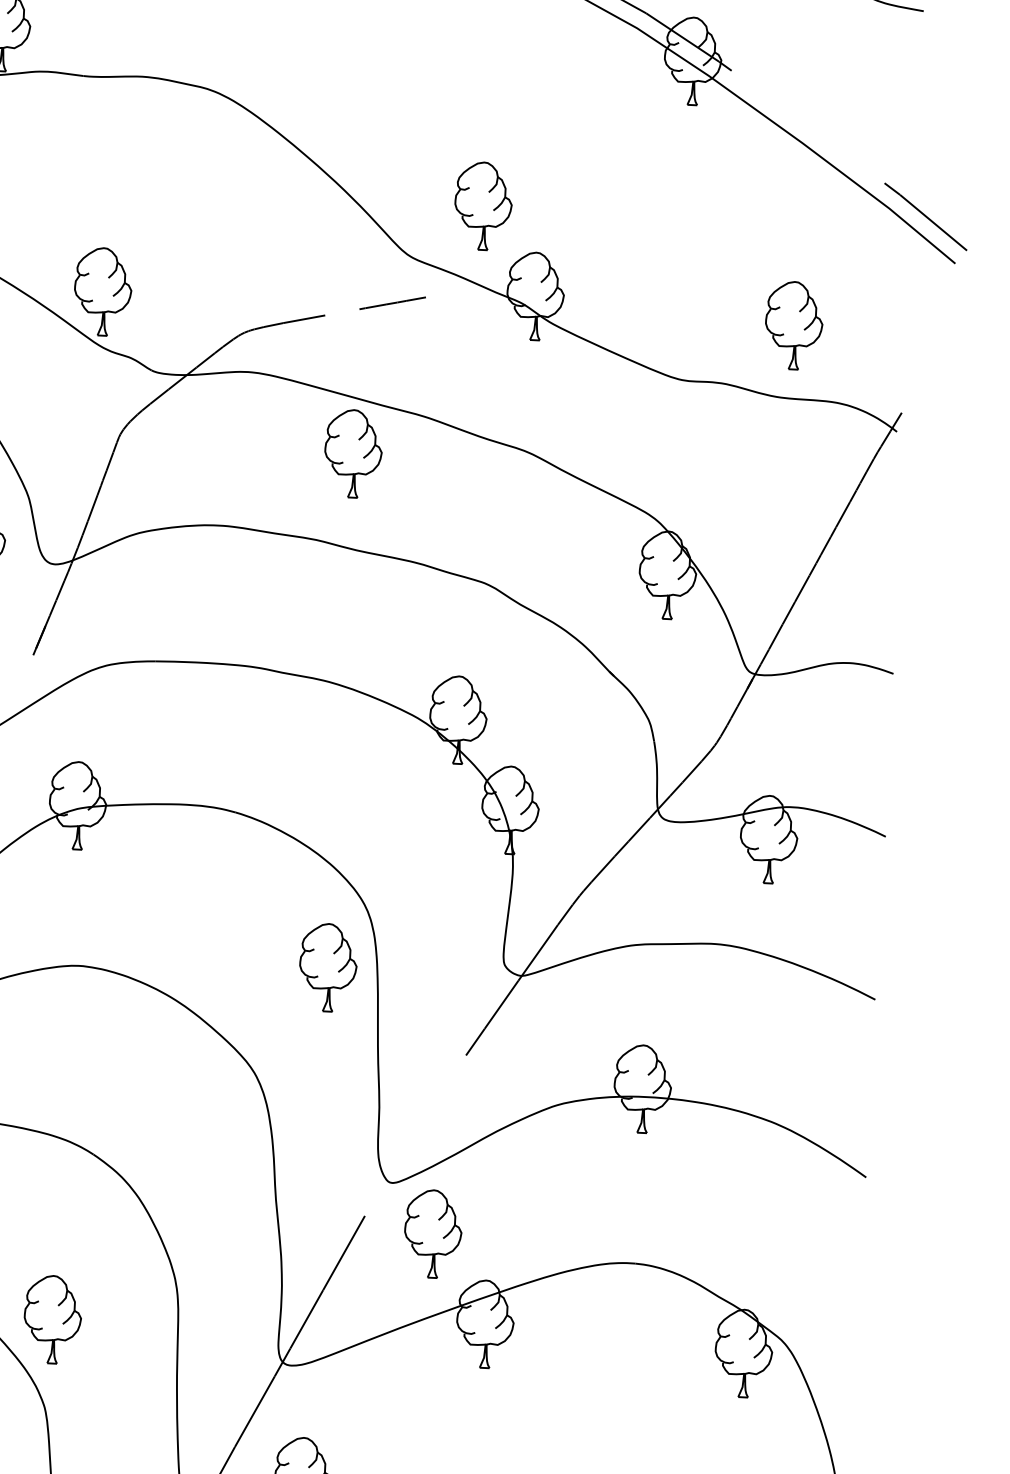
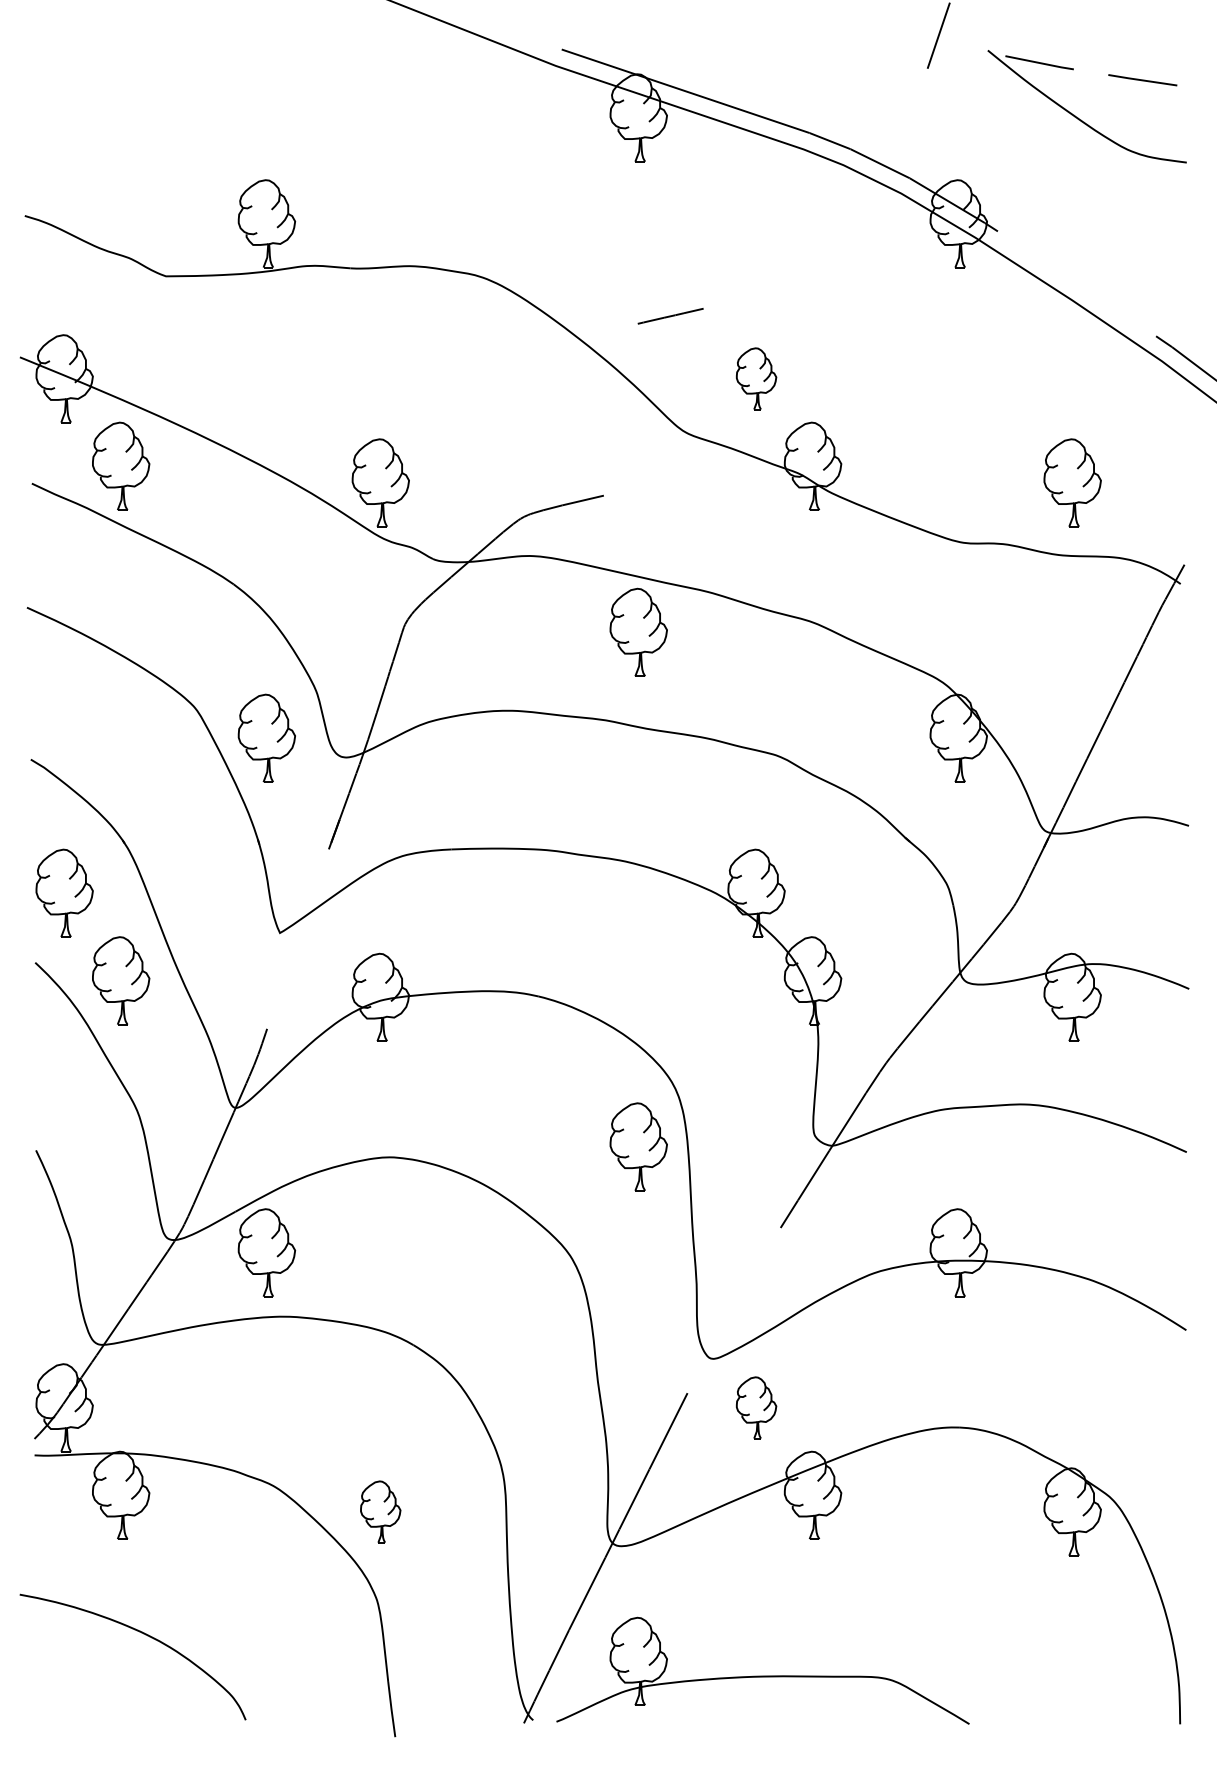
part: (483, 205) -> (756, 378), size x0.7
line: (392, 303) -> (670, 316), moved
part: (433, 1233) -> (756, 1407), size x0.7
part: (52, 1319) -> (380, 1511), size x0.7

